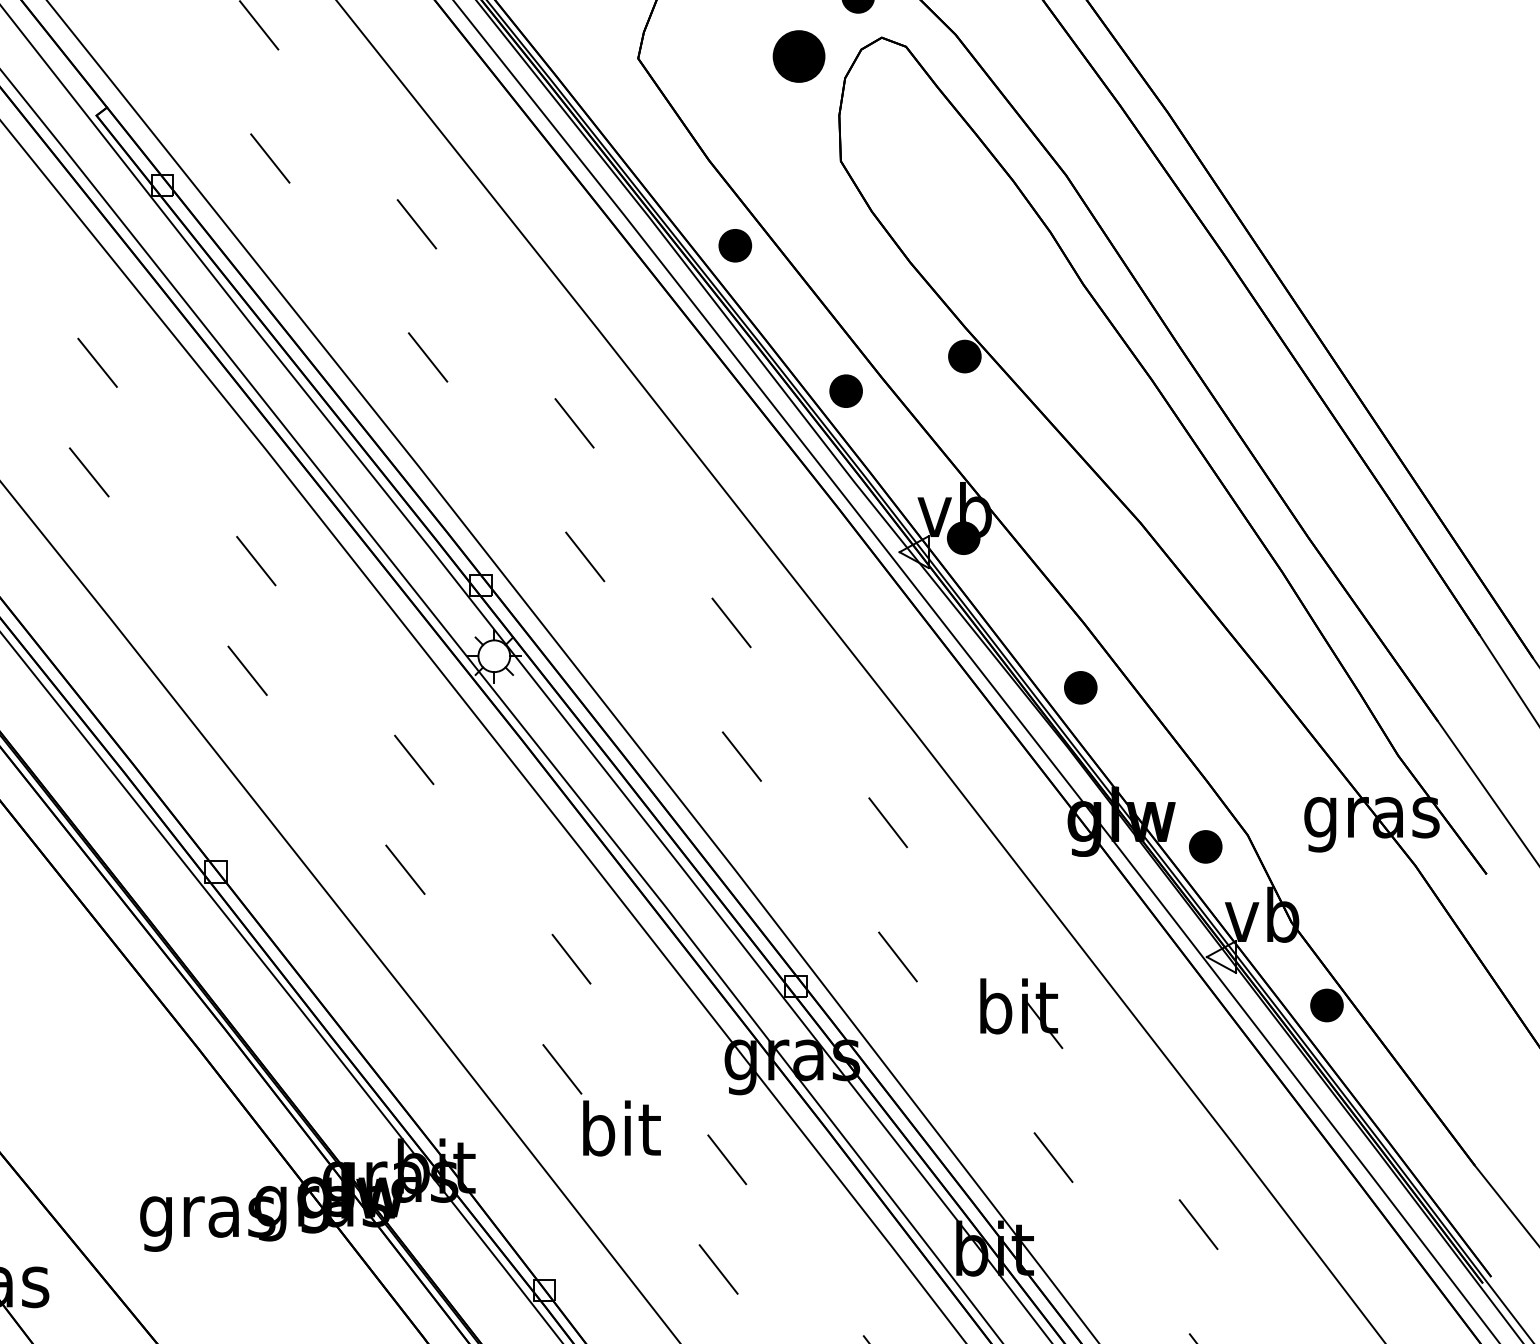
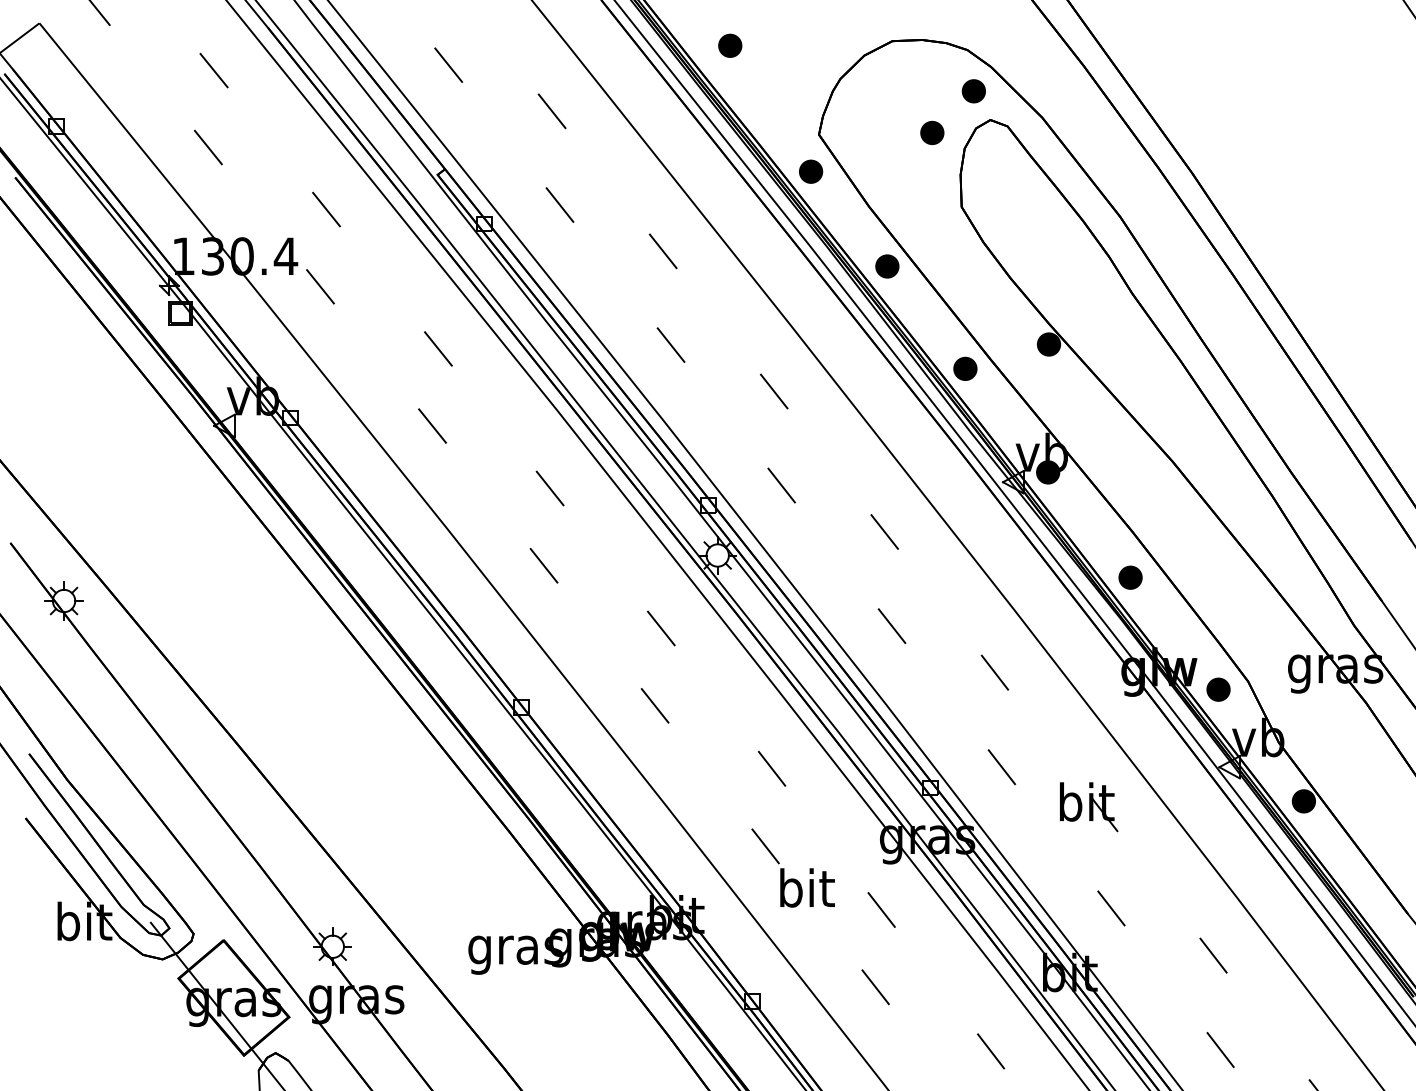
part: (799, 55) -> (932, 132), size x0.62
part: (627, 110) -> (811, 171), added

